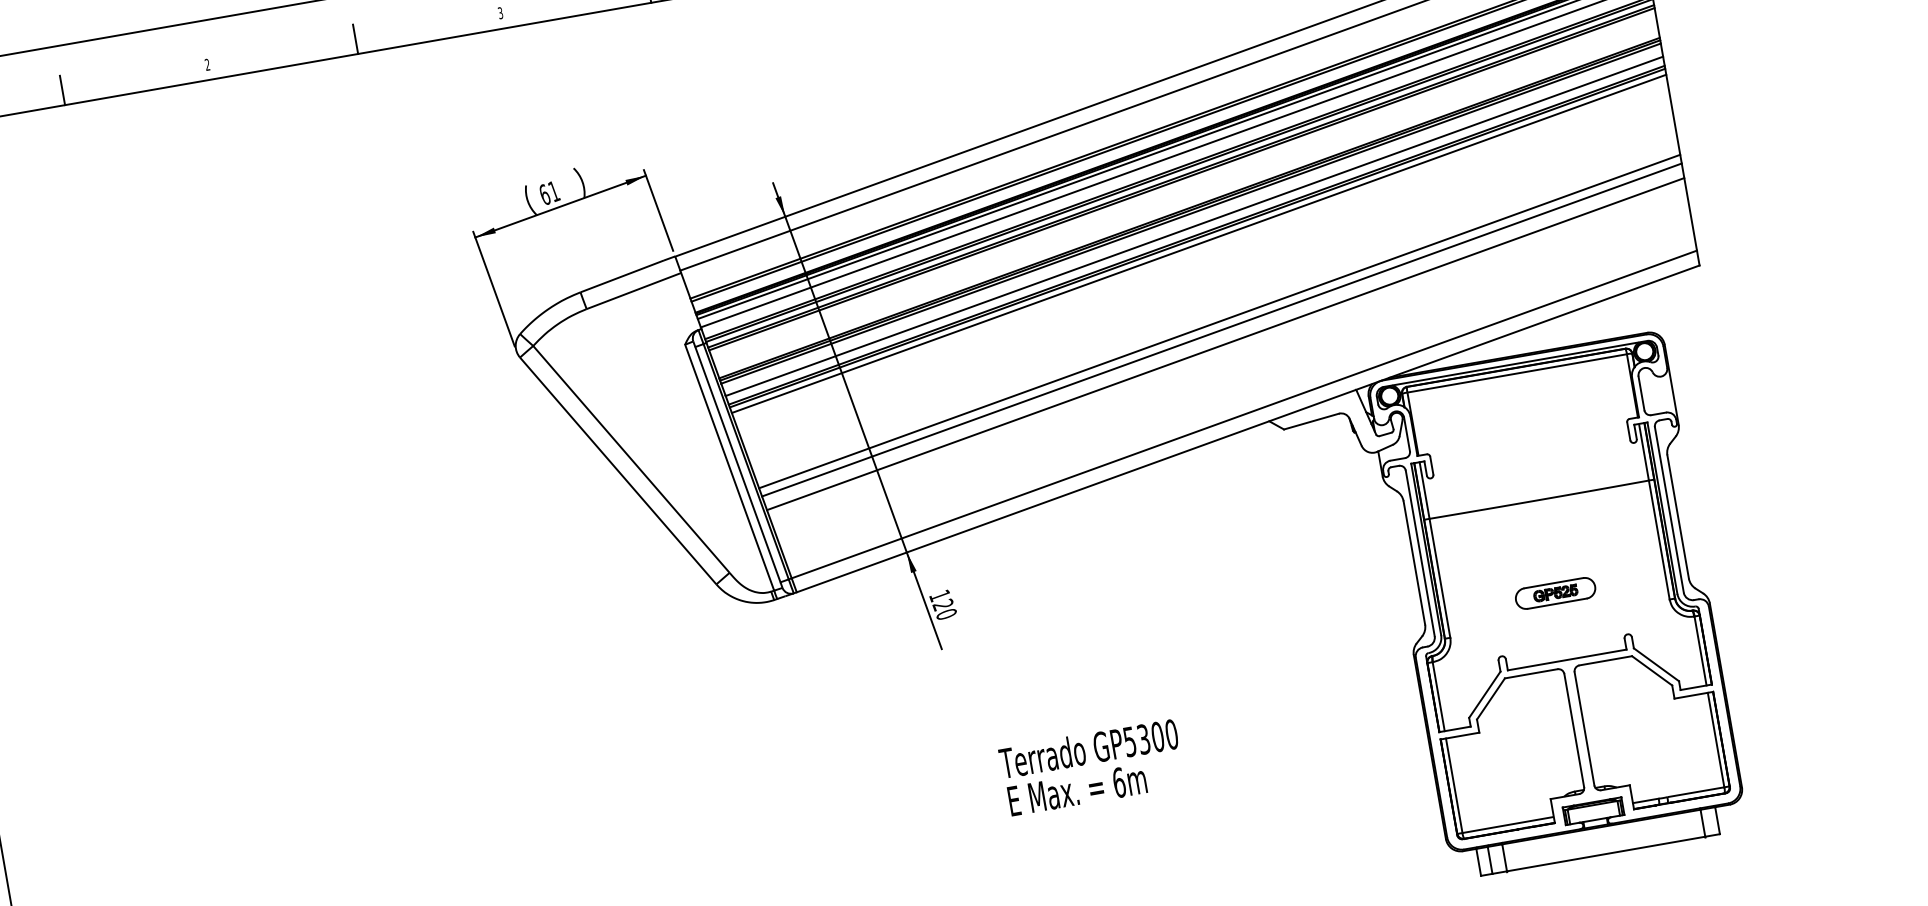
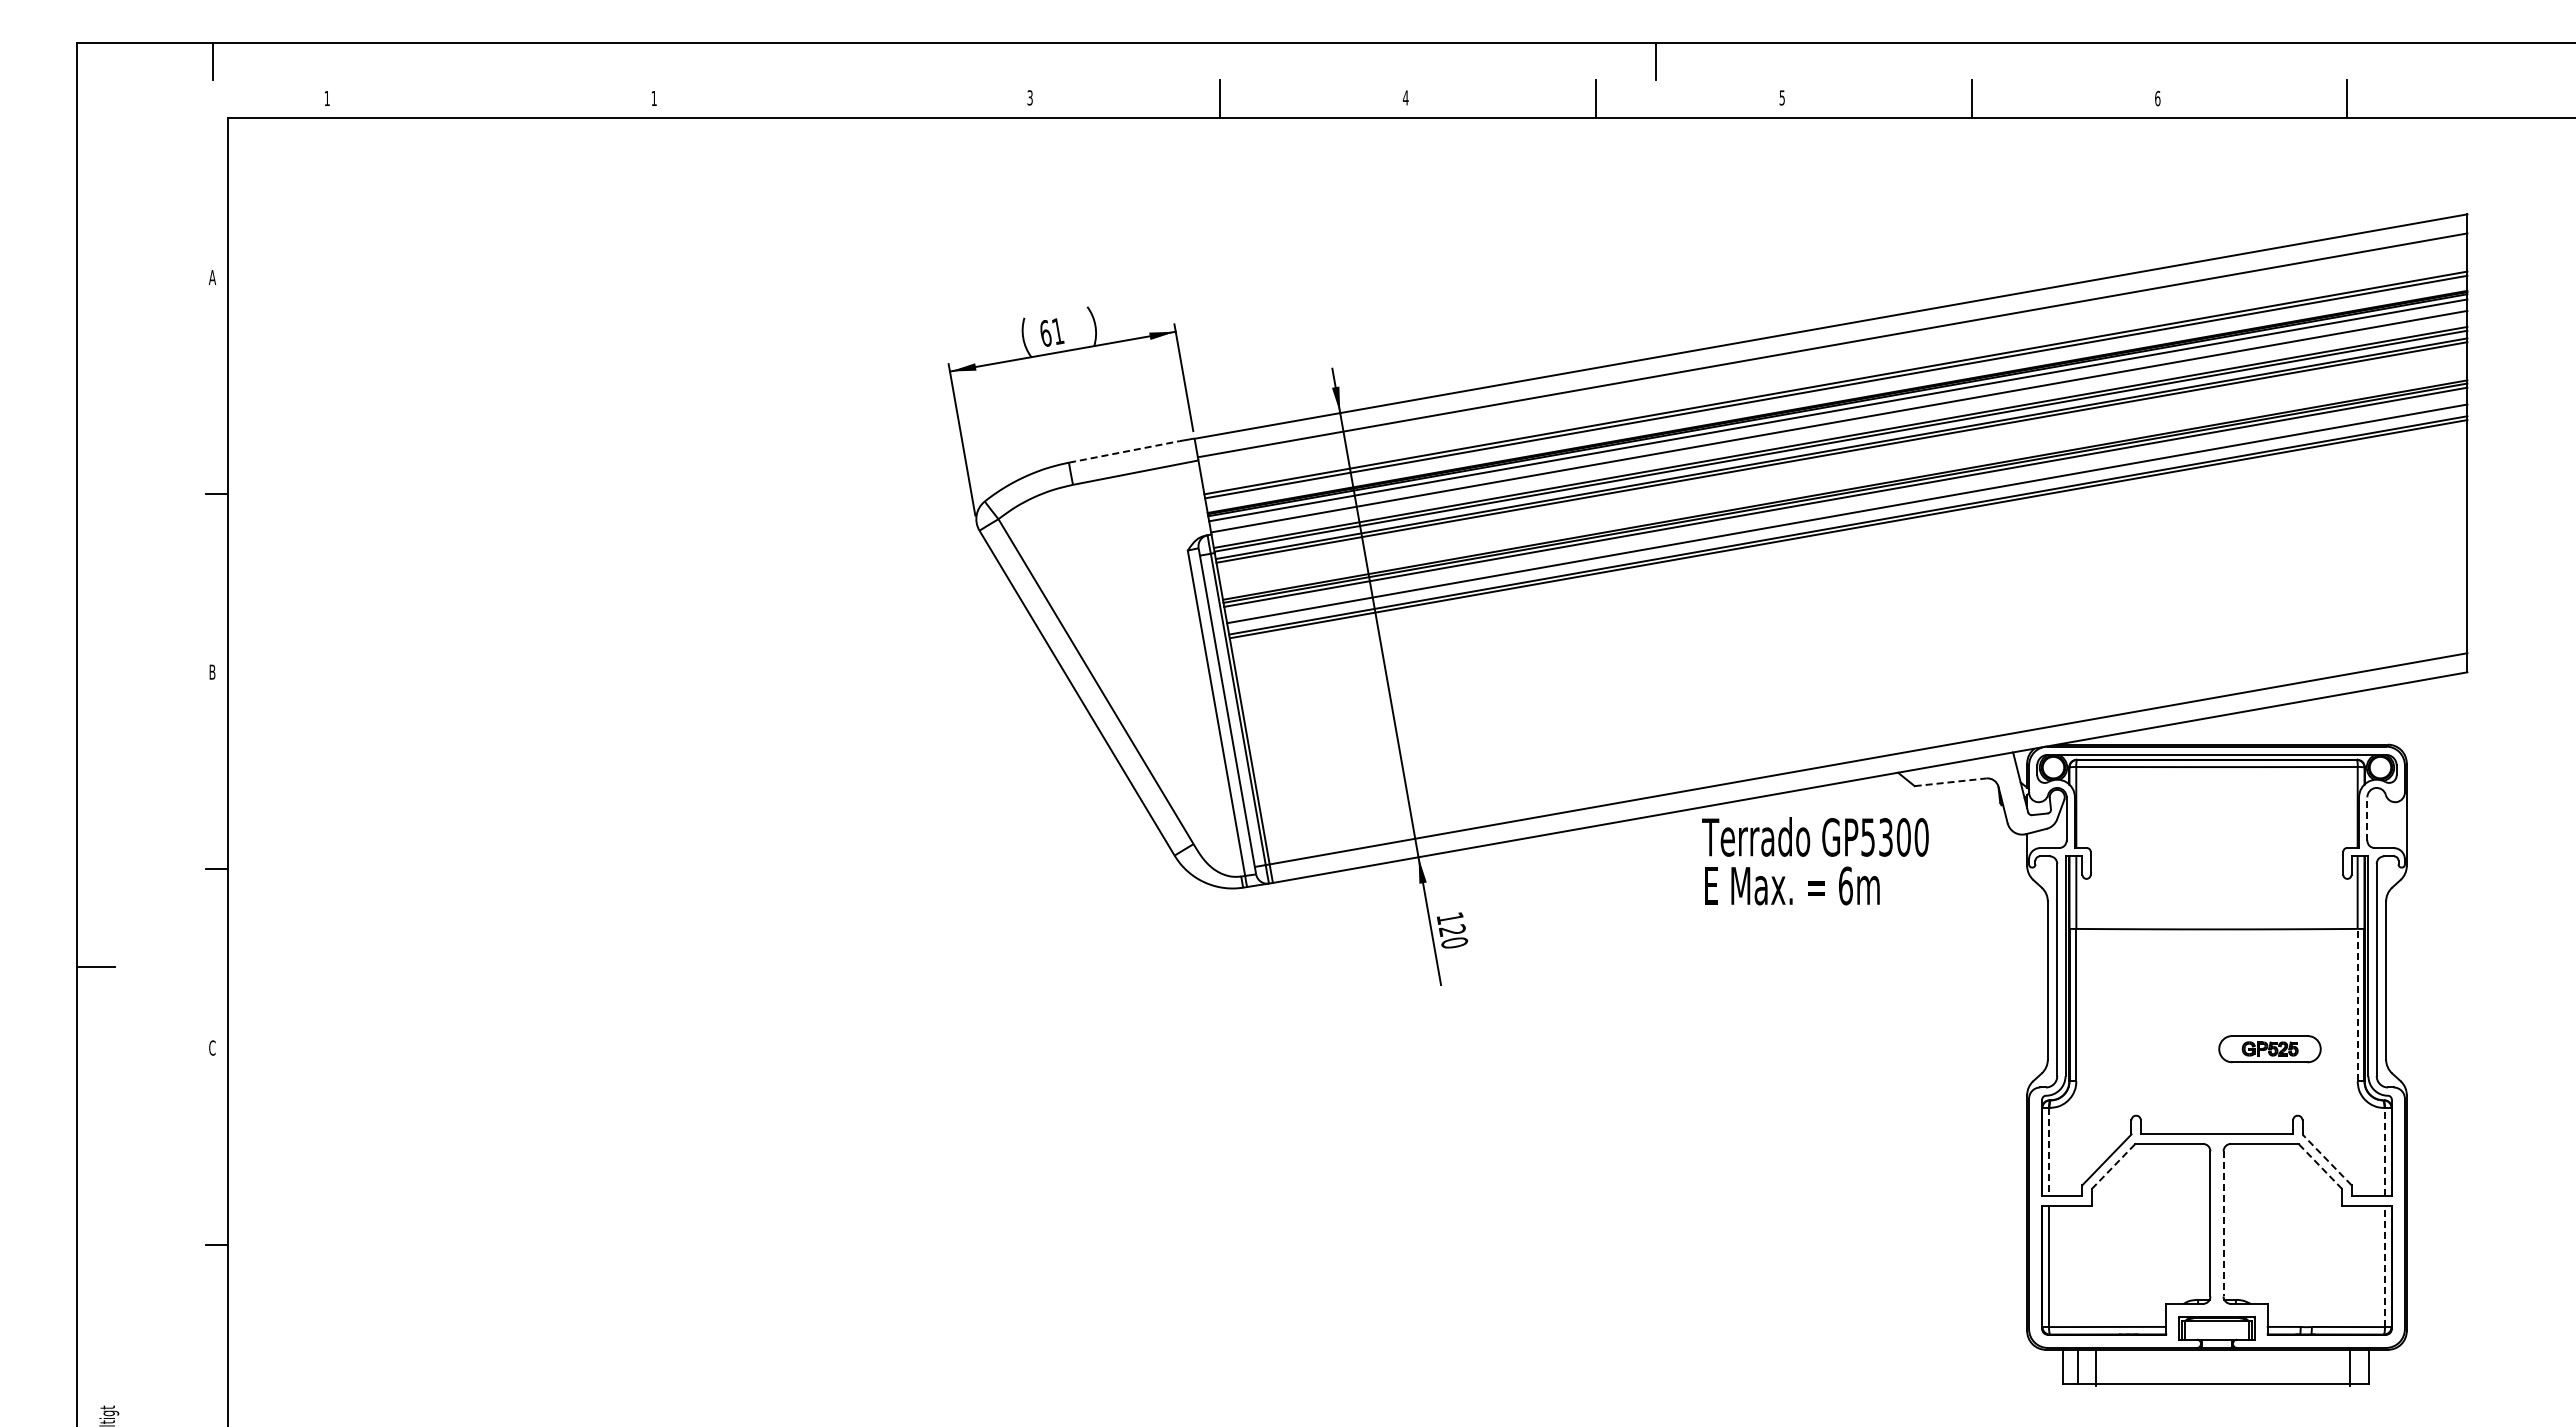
line: (355, 38) -> (844, 98), removed
text: (206, 64) -> (653, 97), 2 -> 1
line: (62, 90) -> (468, 98), removed
line: (1199, 243) -> (1849, 536), removed
line: (623, 275) -> (1125, 451), solid -> dashed
line: (1219, 321) -> (1857, 637), removed
line: (1221, 329) -> (1858, 648), removed
line: (1225, 344) -> (1860, 667), removed
line: (1641, 393) -> (2367, 818), solid -> dashed
line: (1312, 421) -> (1951, 782), solid -> dashed
line: (1659, 539) -> (2357, 1004), solid -> dashed
part: (1555, 593) -> (2269, 1049), moved
line: (1700, 650) -> (2384, 1151), solid -> dashed
line: (1656, 664) -> (2326, 1159), solid -> dashed
line: (1651, 671) -> (2319, 1166), solid -> dashed
line: (1439, 696) -> (2049, 1152), solid -> dashed
line: (1491, 698) -> (2114, 1166), solid -> dashed
line: (1584, 728) -> (2223, 1223), solid -> dashed
line: (1715, 740) -> (2384, 1266), solid -> dashed
text: (1092, 767) -> (1815, 861), moved

